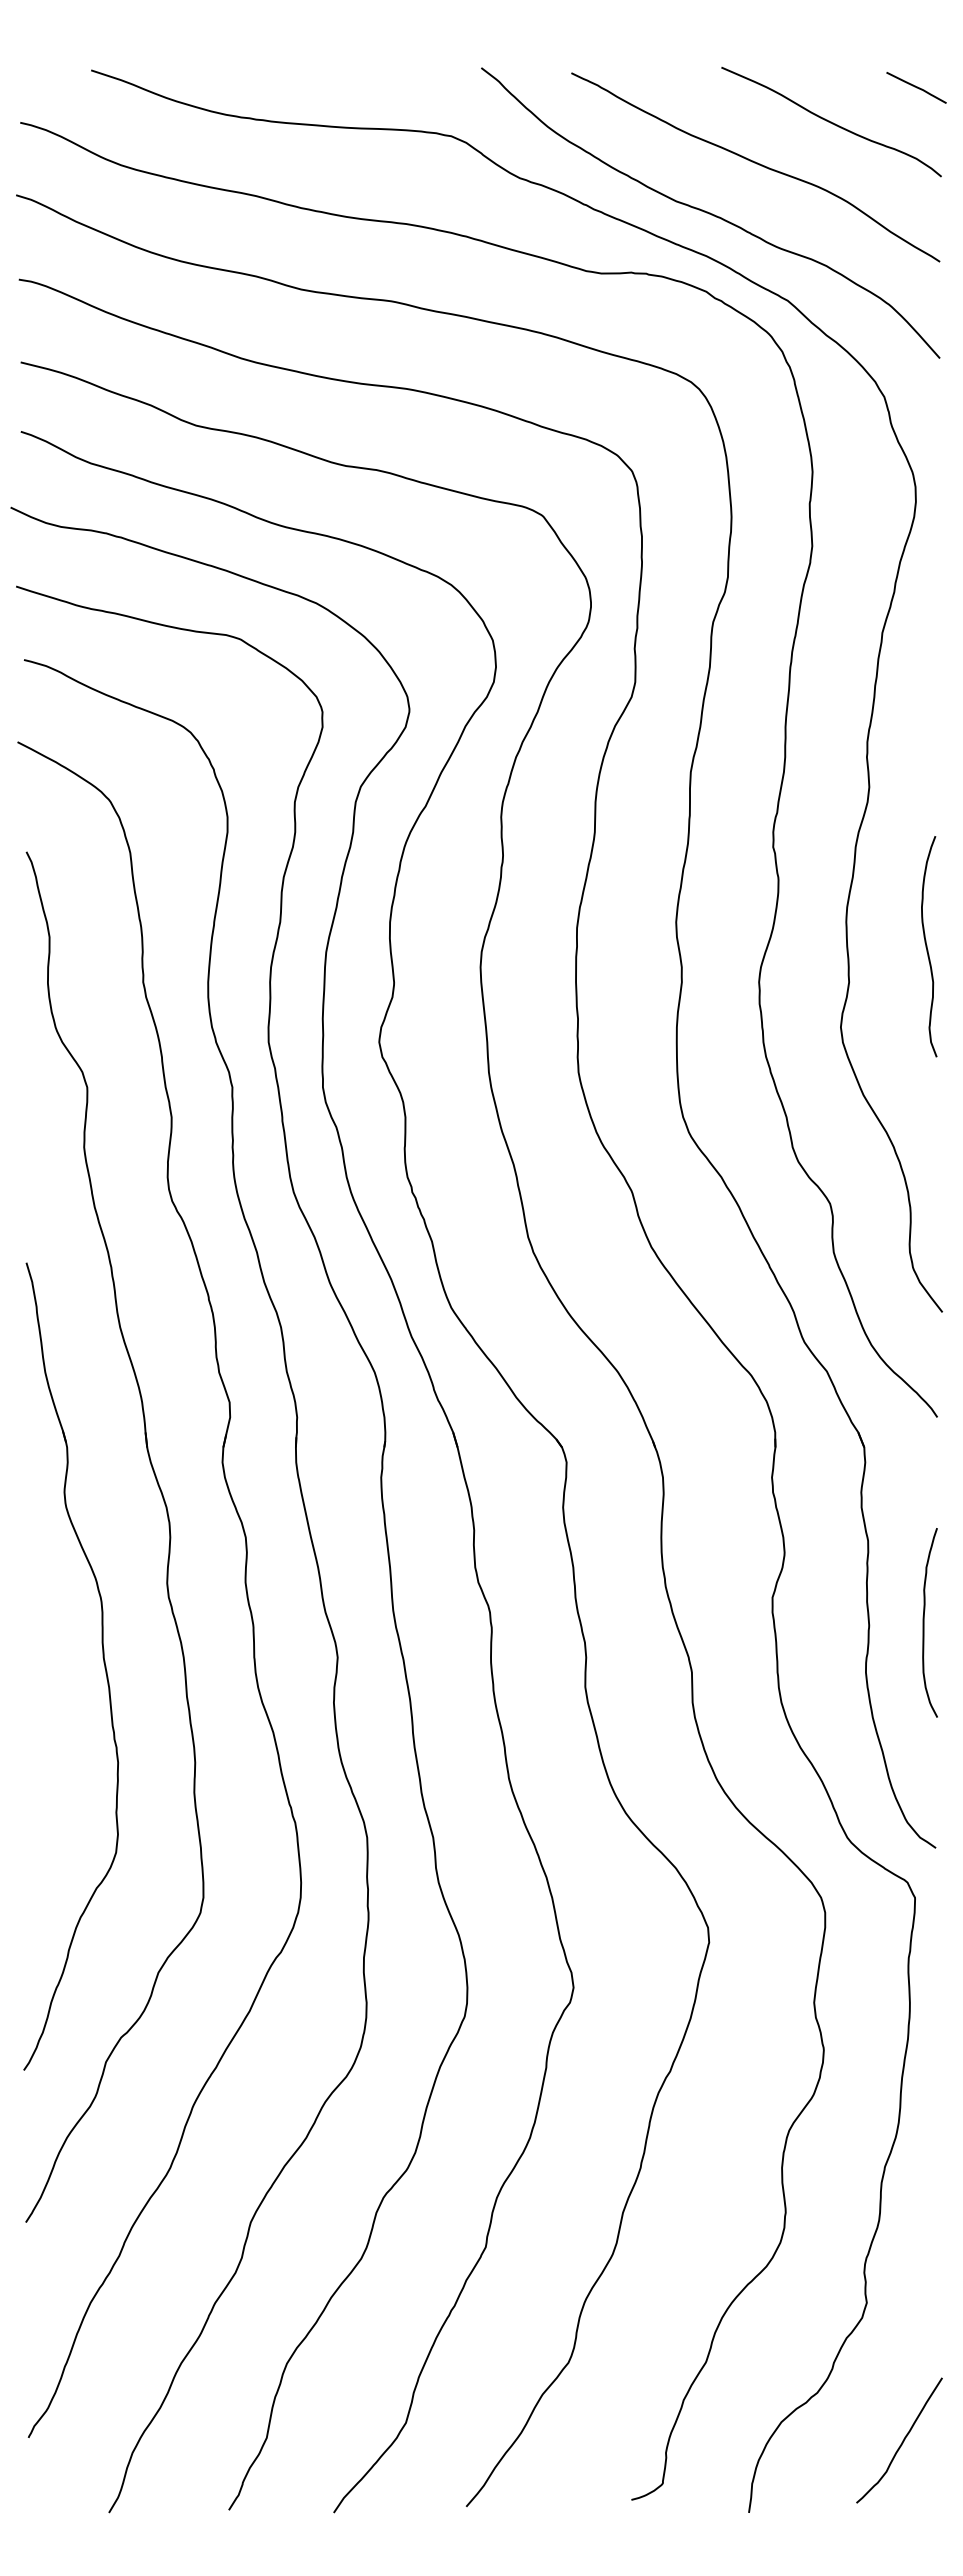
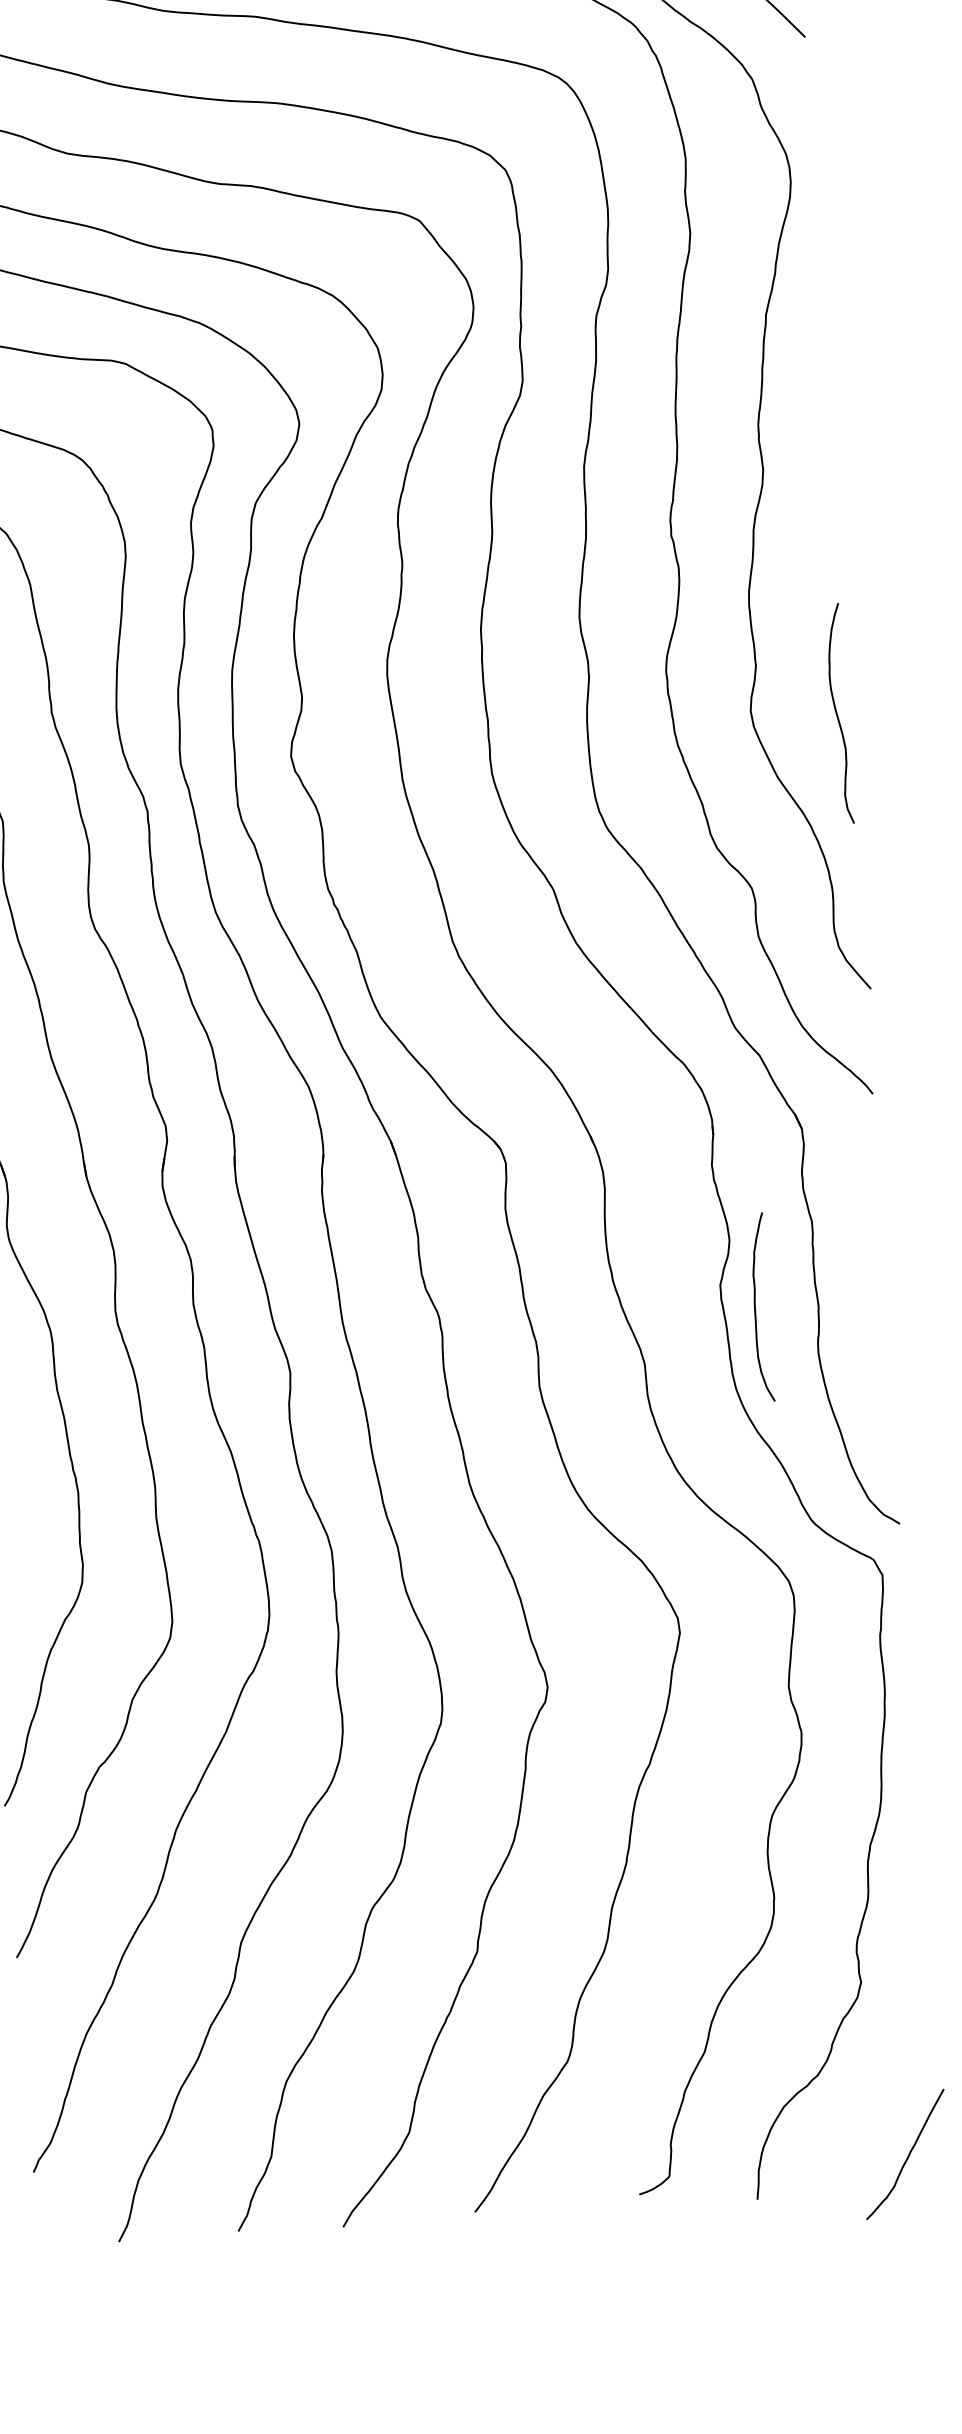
curve: (927, 946) -> (837, 713), moved
curve: (924, 1622) -> (755, 1307), moved
curve: (901, 2442) -> (907, 2156), moved

